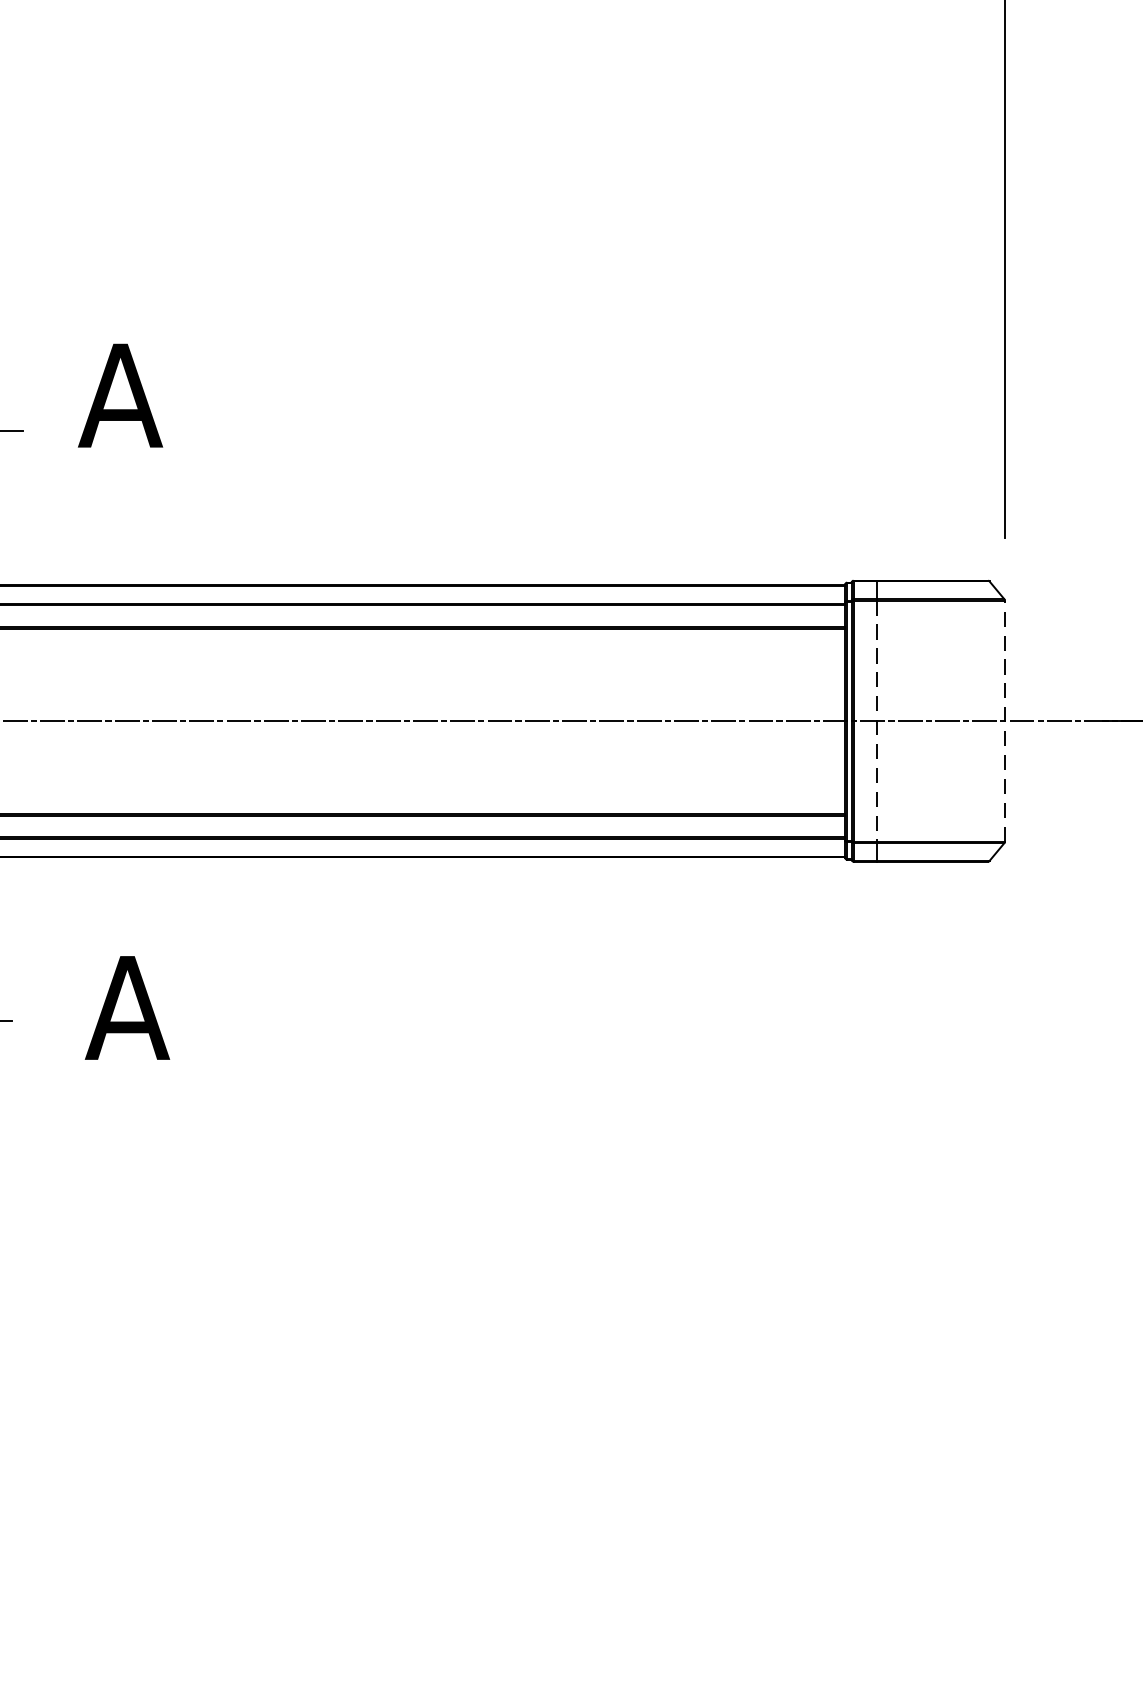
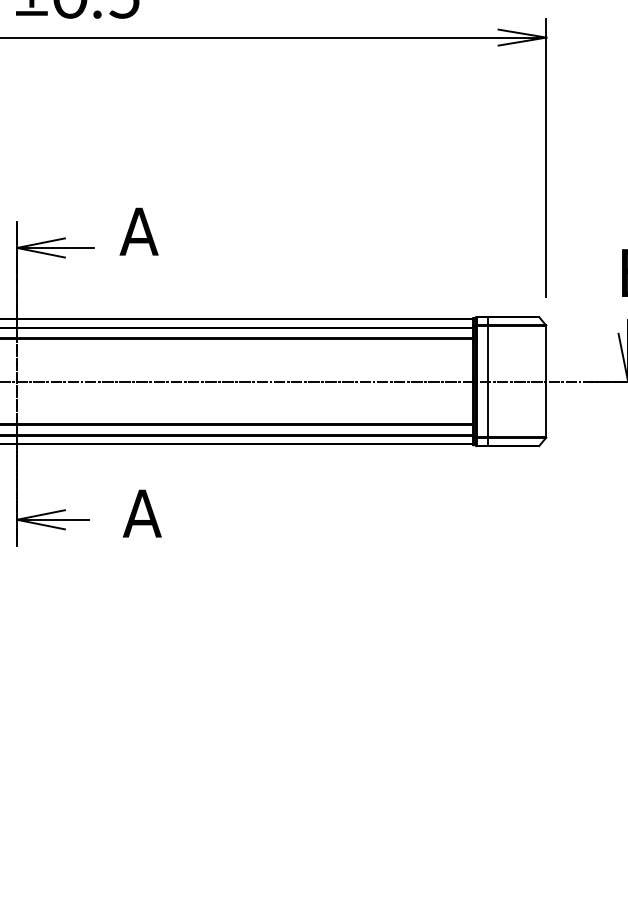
line: (877, 720) -> (487, 381), dashed -> solid
line: (1005, 720) -> (546, 381), dashed -> solid

